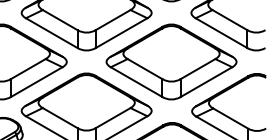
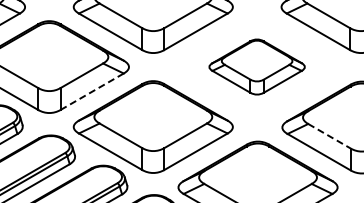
part: (170, 61) -> (256, 66), size x0.6
line: (36, 81) -> (92, 91), solid -> dashed
line: (230, 118) -> (329, 136), solid -> dashed

